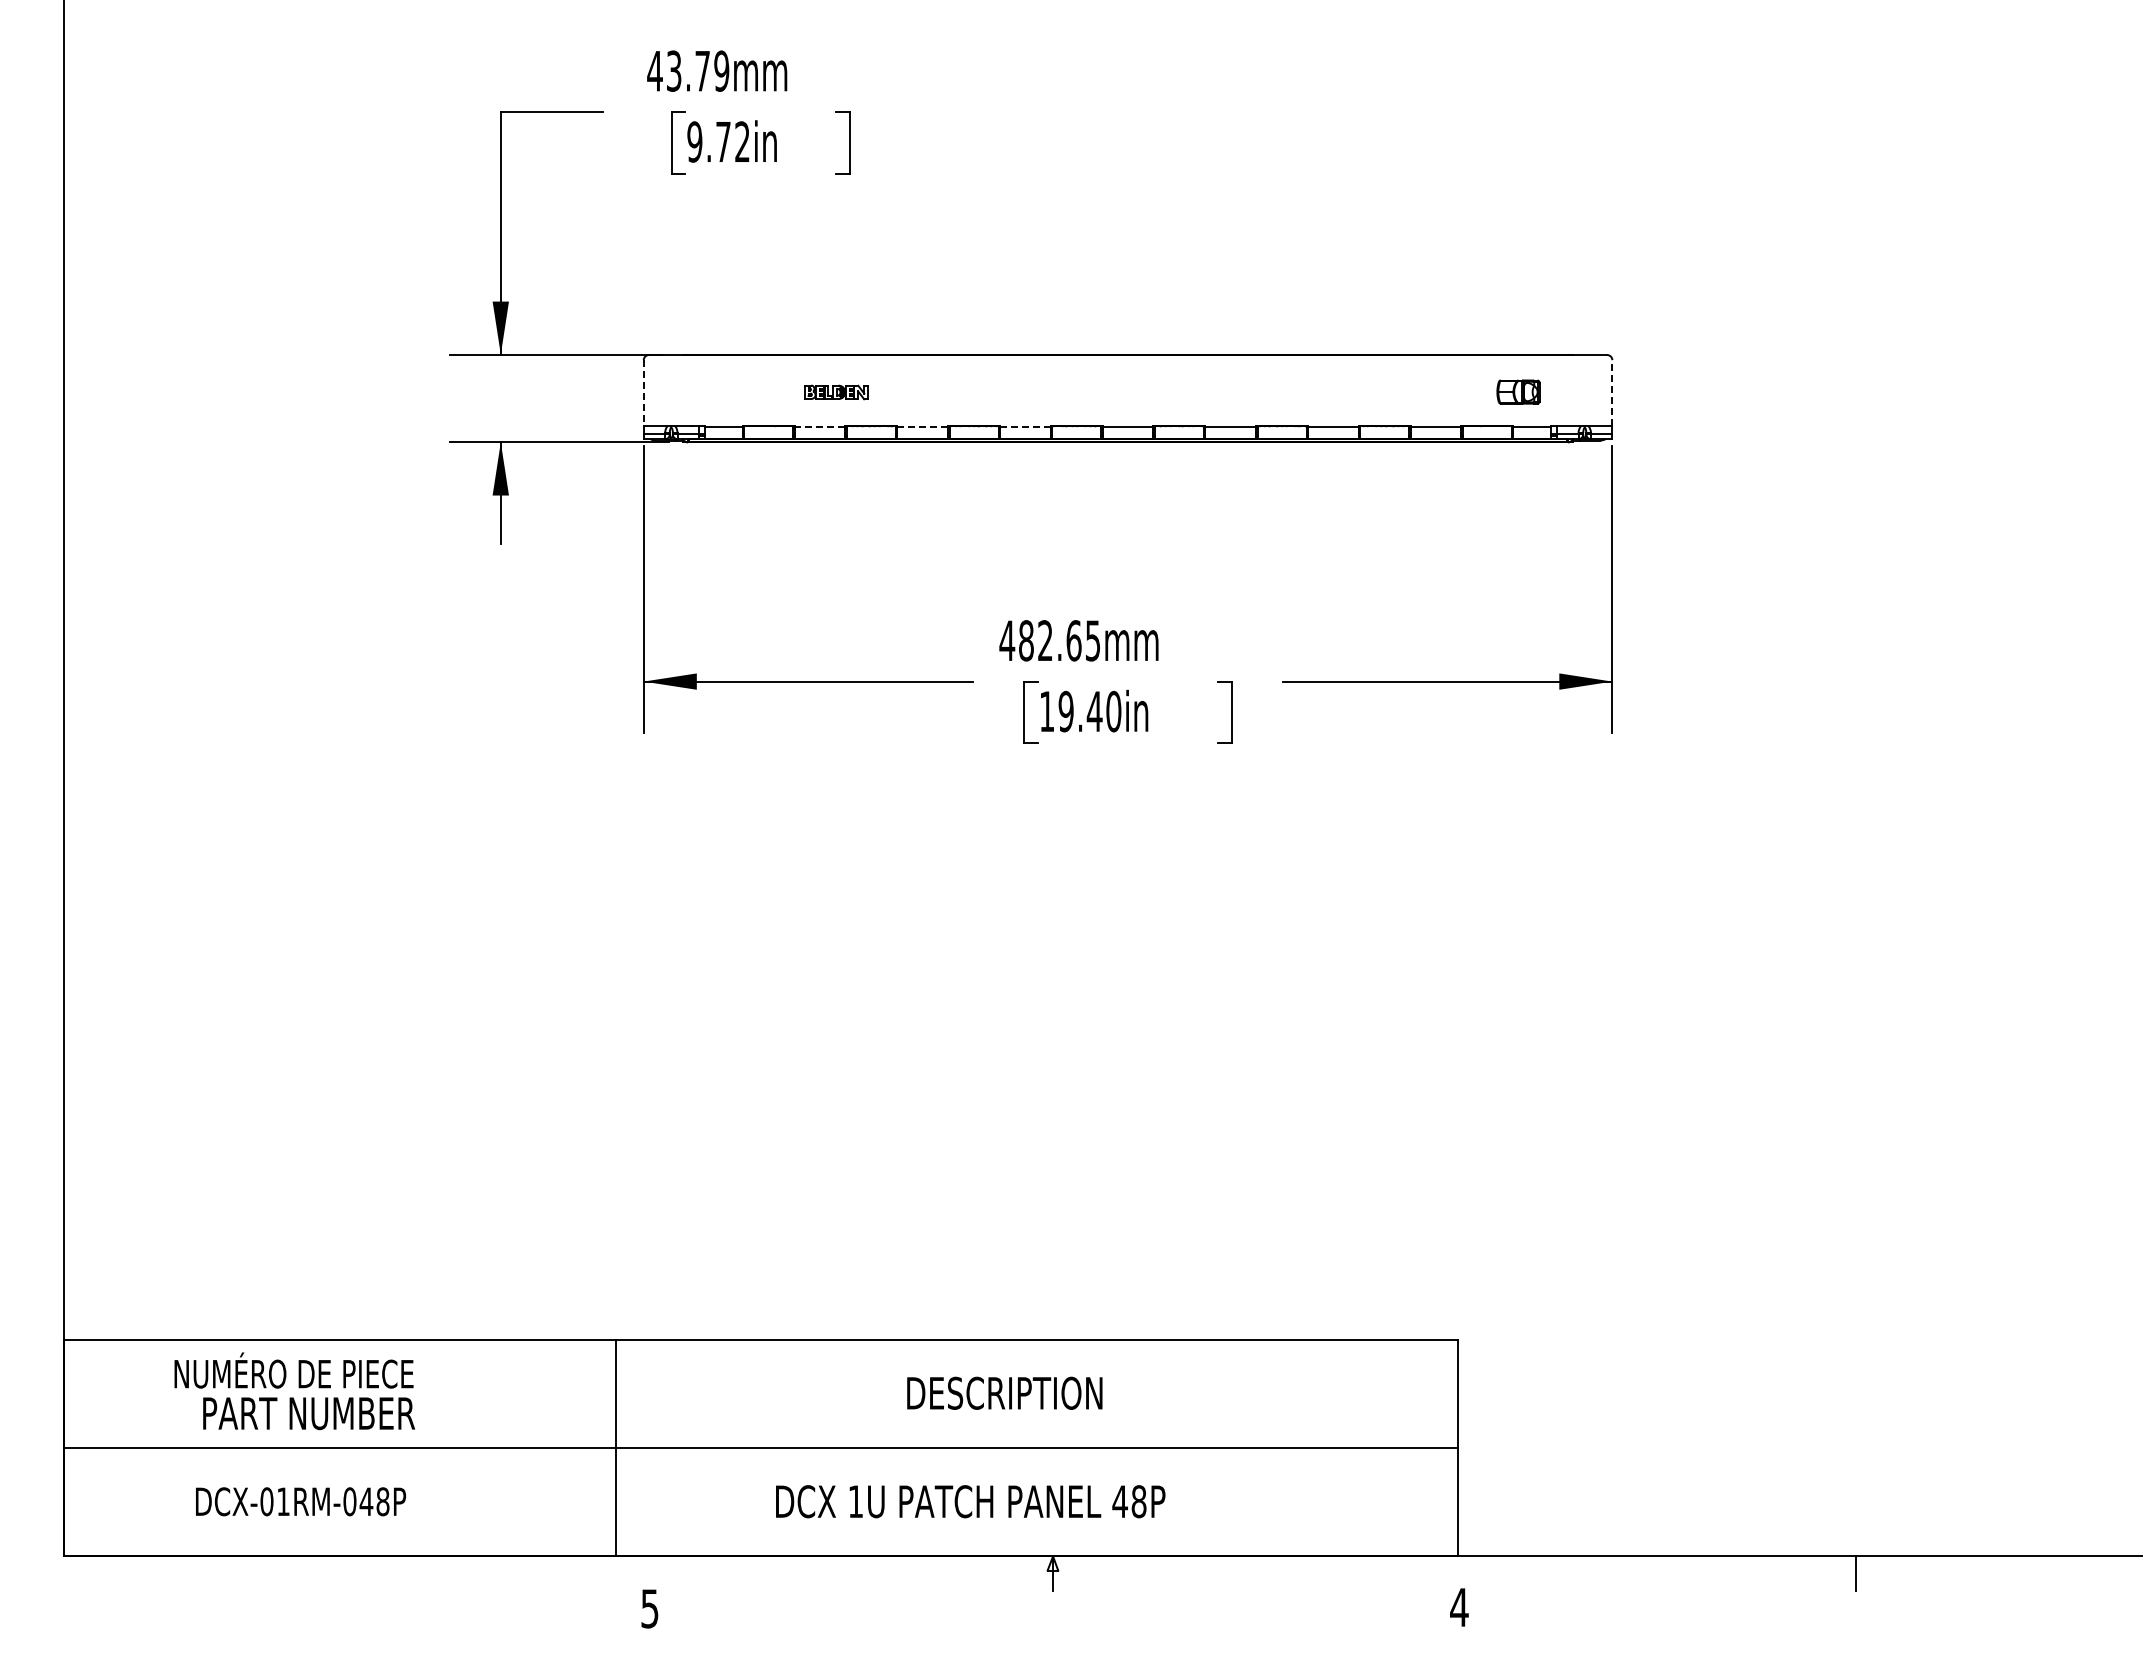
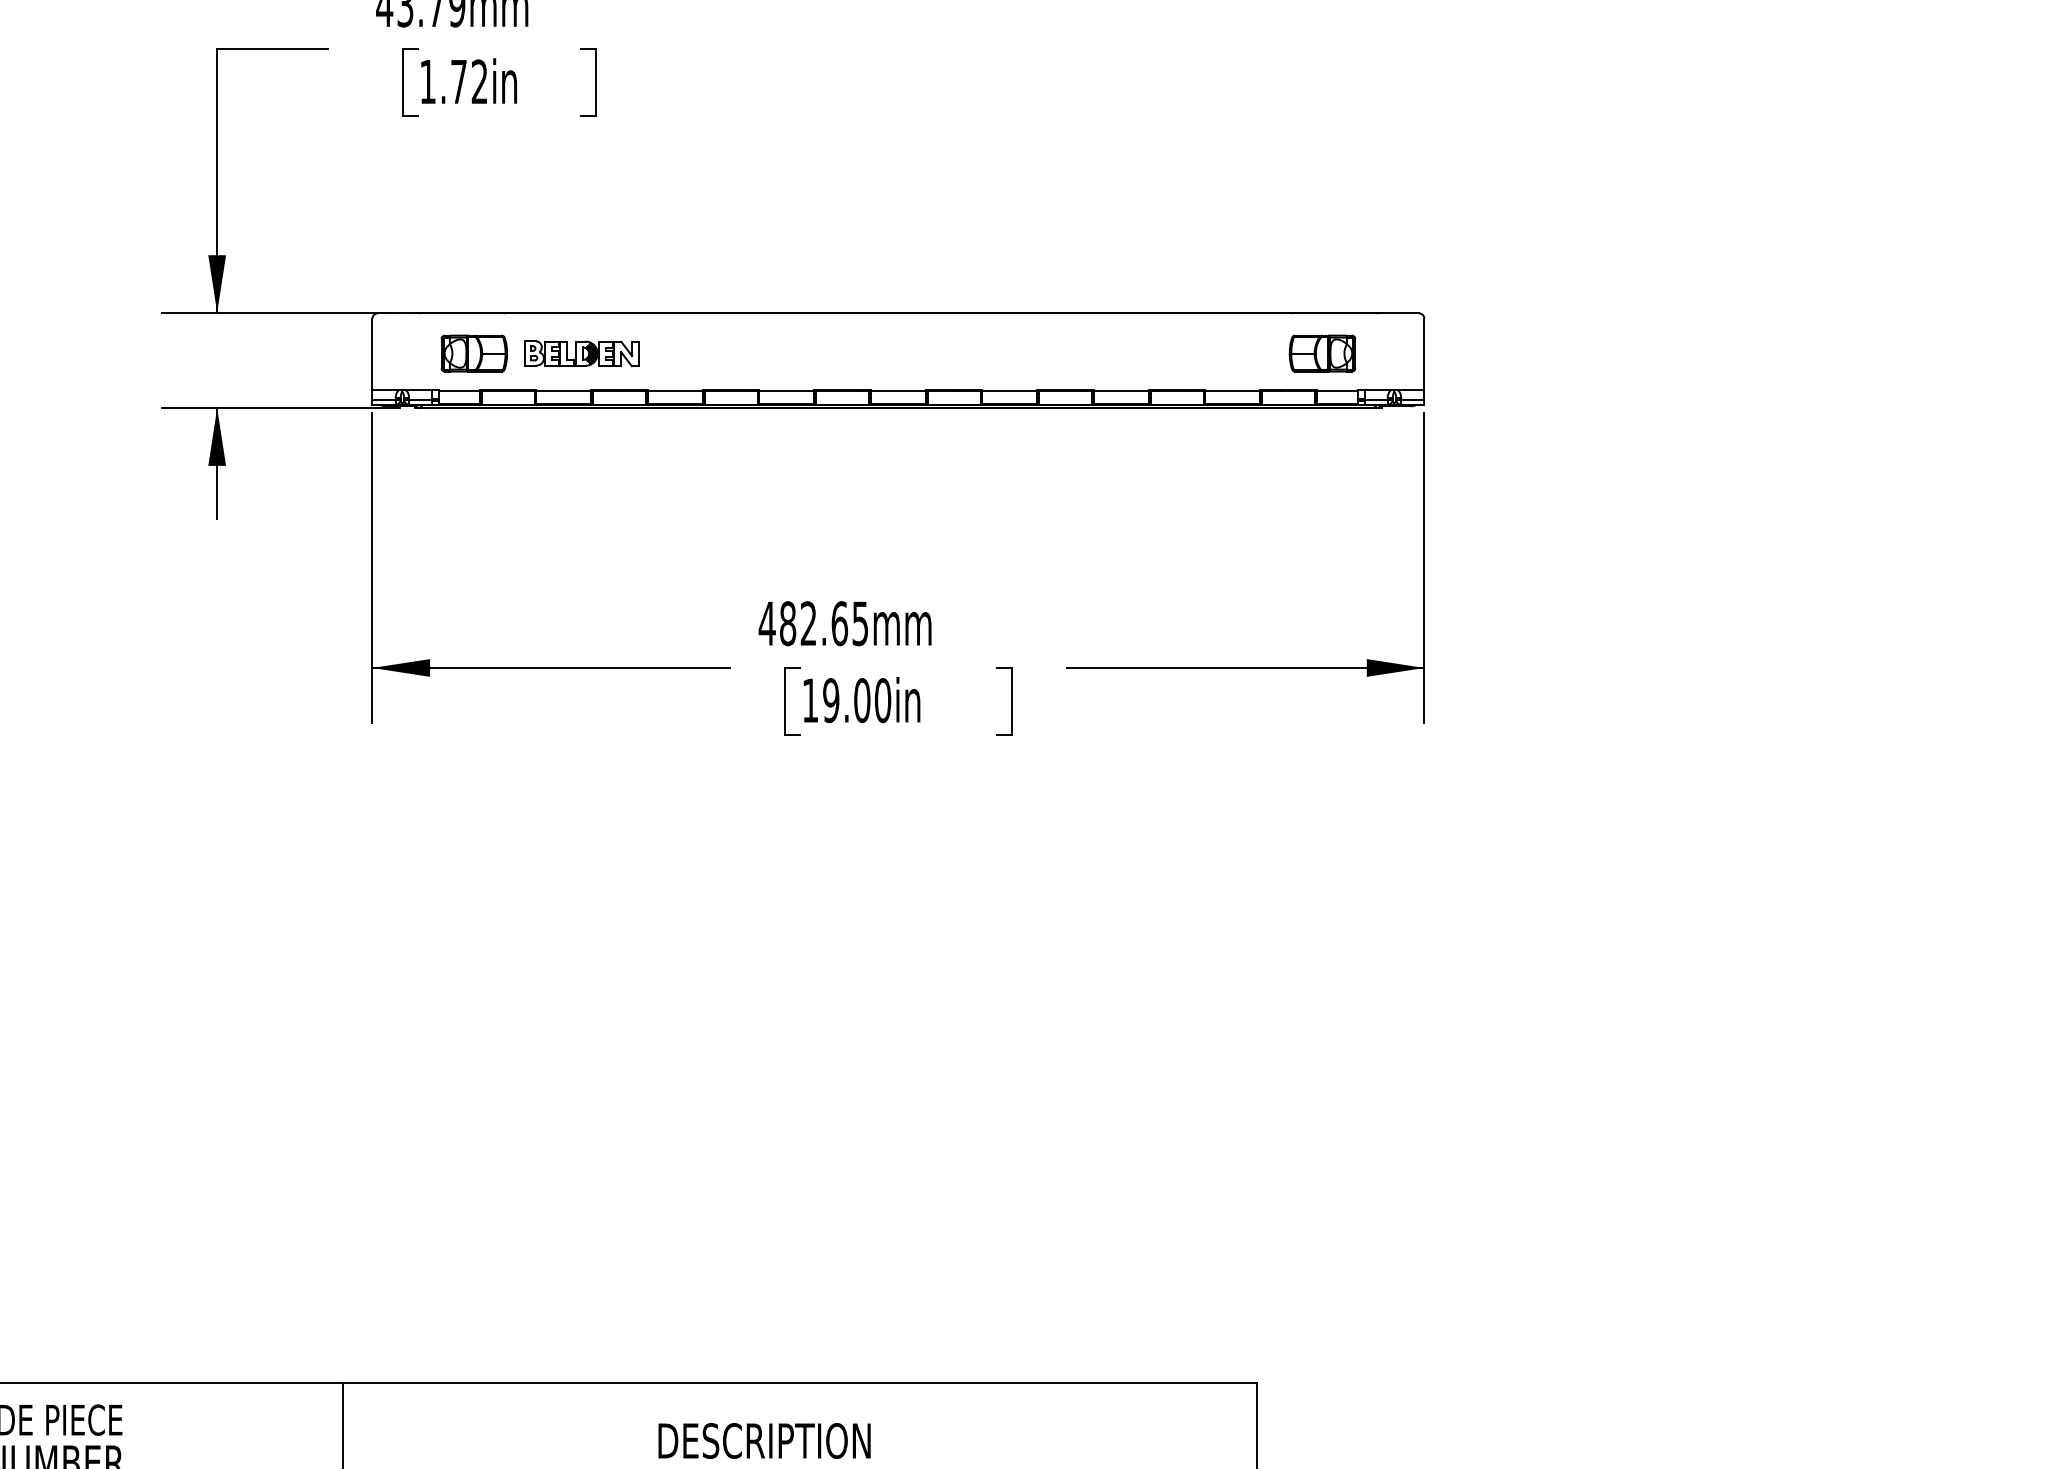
text: (694, 141) -> (427, 81), 9.72in -> 1.72in
part: (737, 391) -> (474, 352), added
part: (1518, 391) -> (1322, 352), size x1.43
part: (836, 392) -> (581, 353), size x1.67
line: (643, 393) -> (372, 355), dashed -> solid
line: (1612, 393) -> (1424, 355), dashed -> solid
line: (819, 426) -> (563, 390), dashed -> solid
line: (922, 426) -> (675, 390), dashed -> solid
line: (1024, 426) -> (785, 390), dashed -> solid
text: (1094, 711) -> (861, 700), 19.40in -> 19.00in

